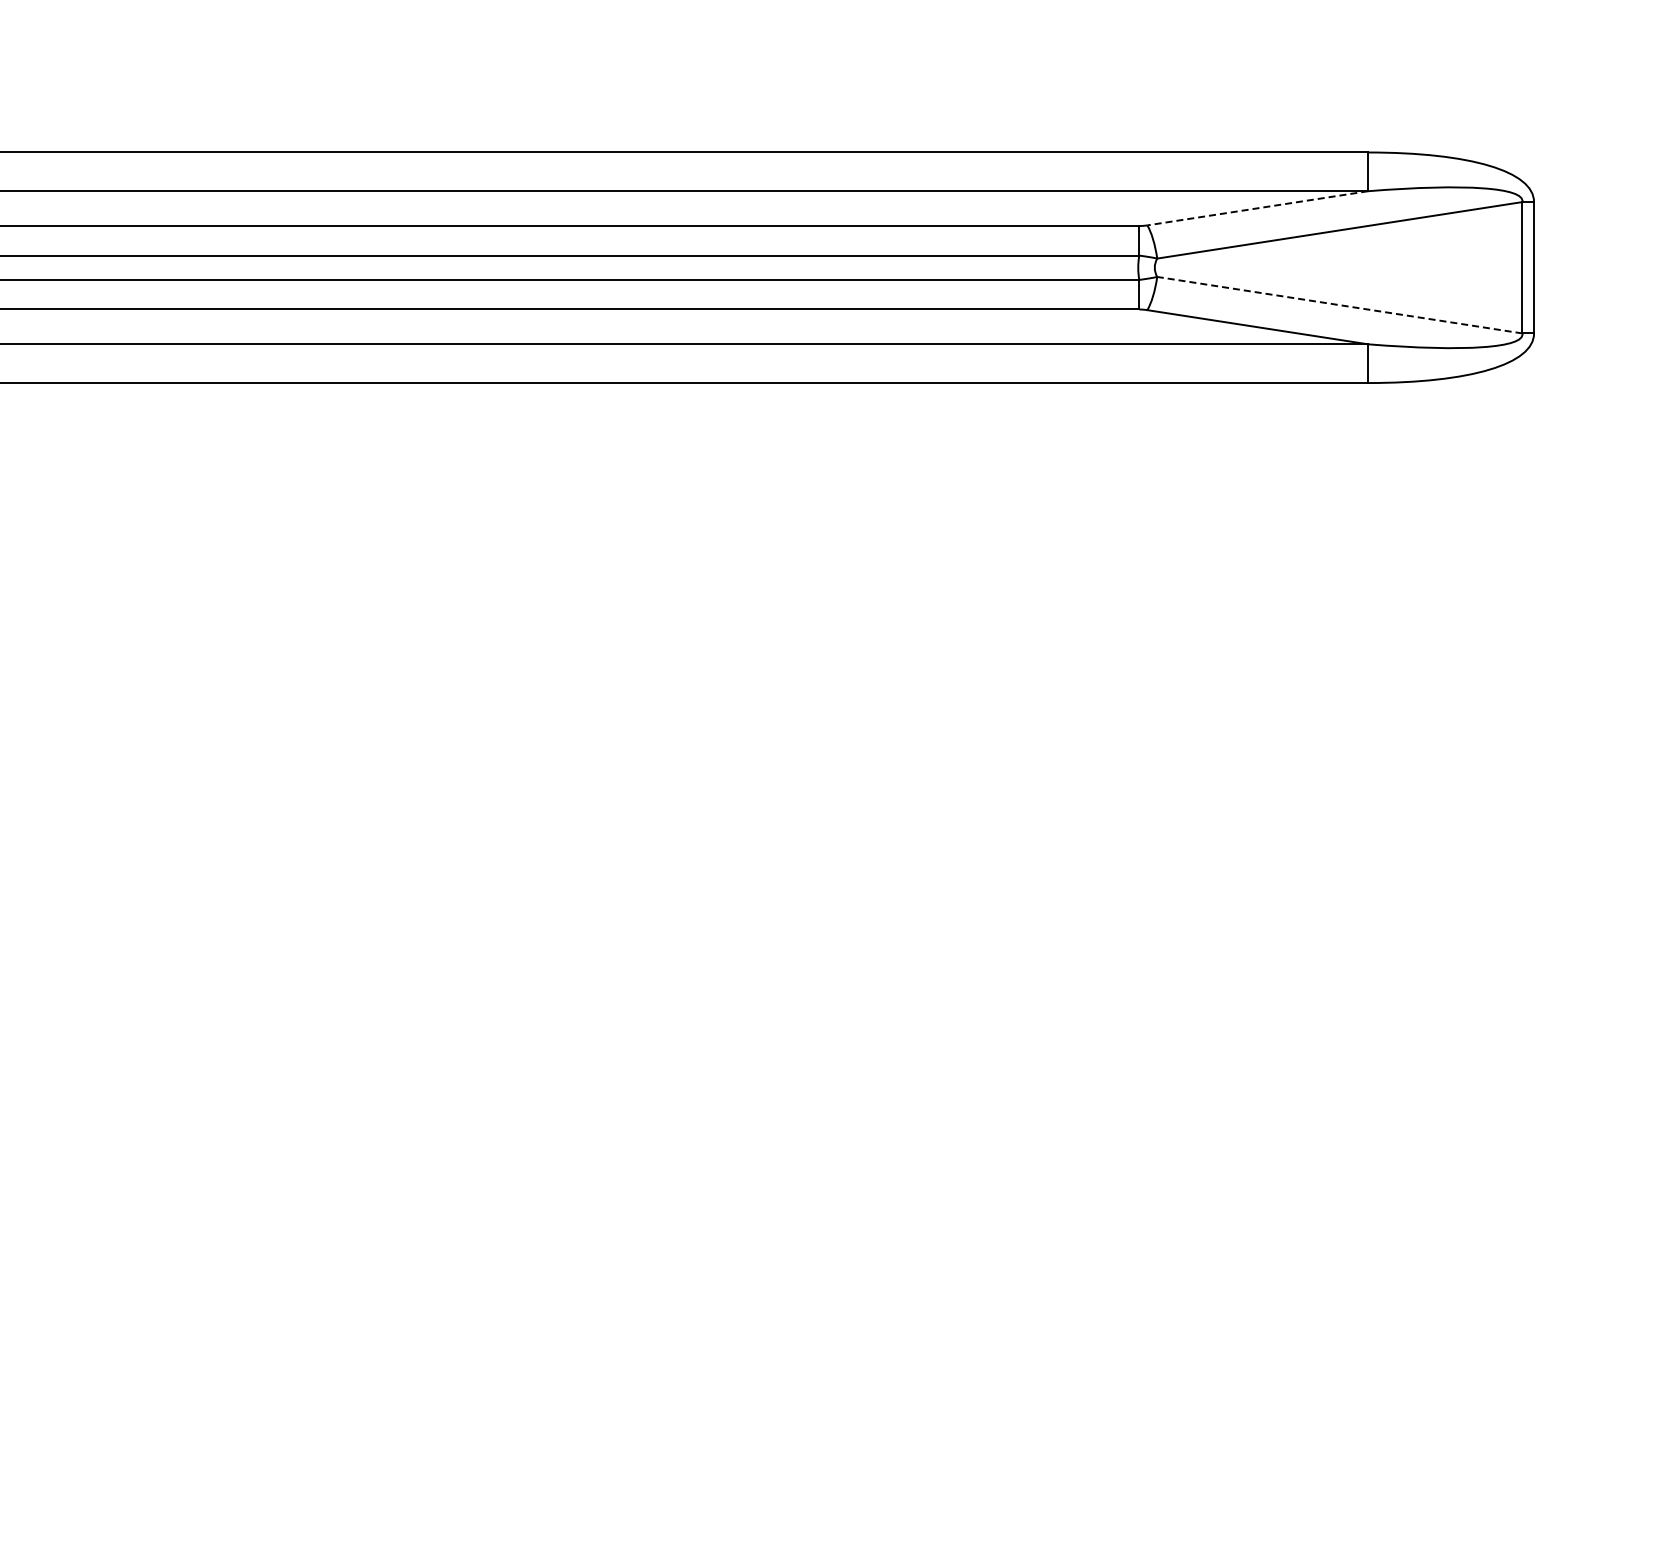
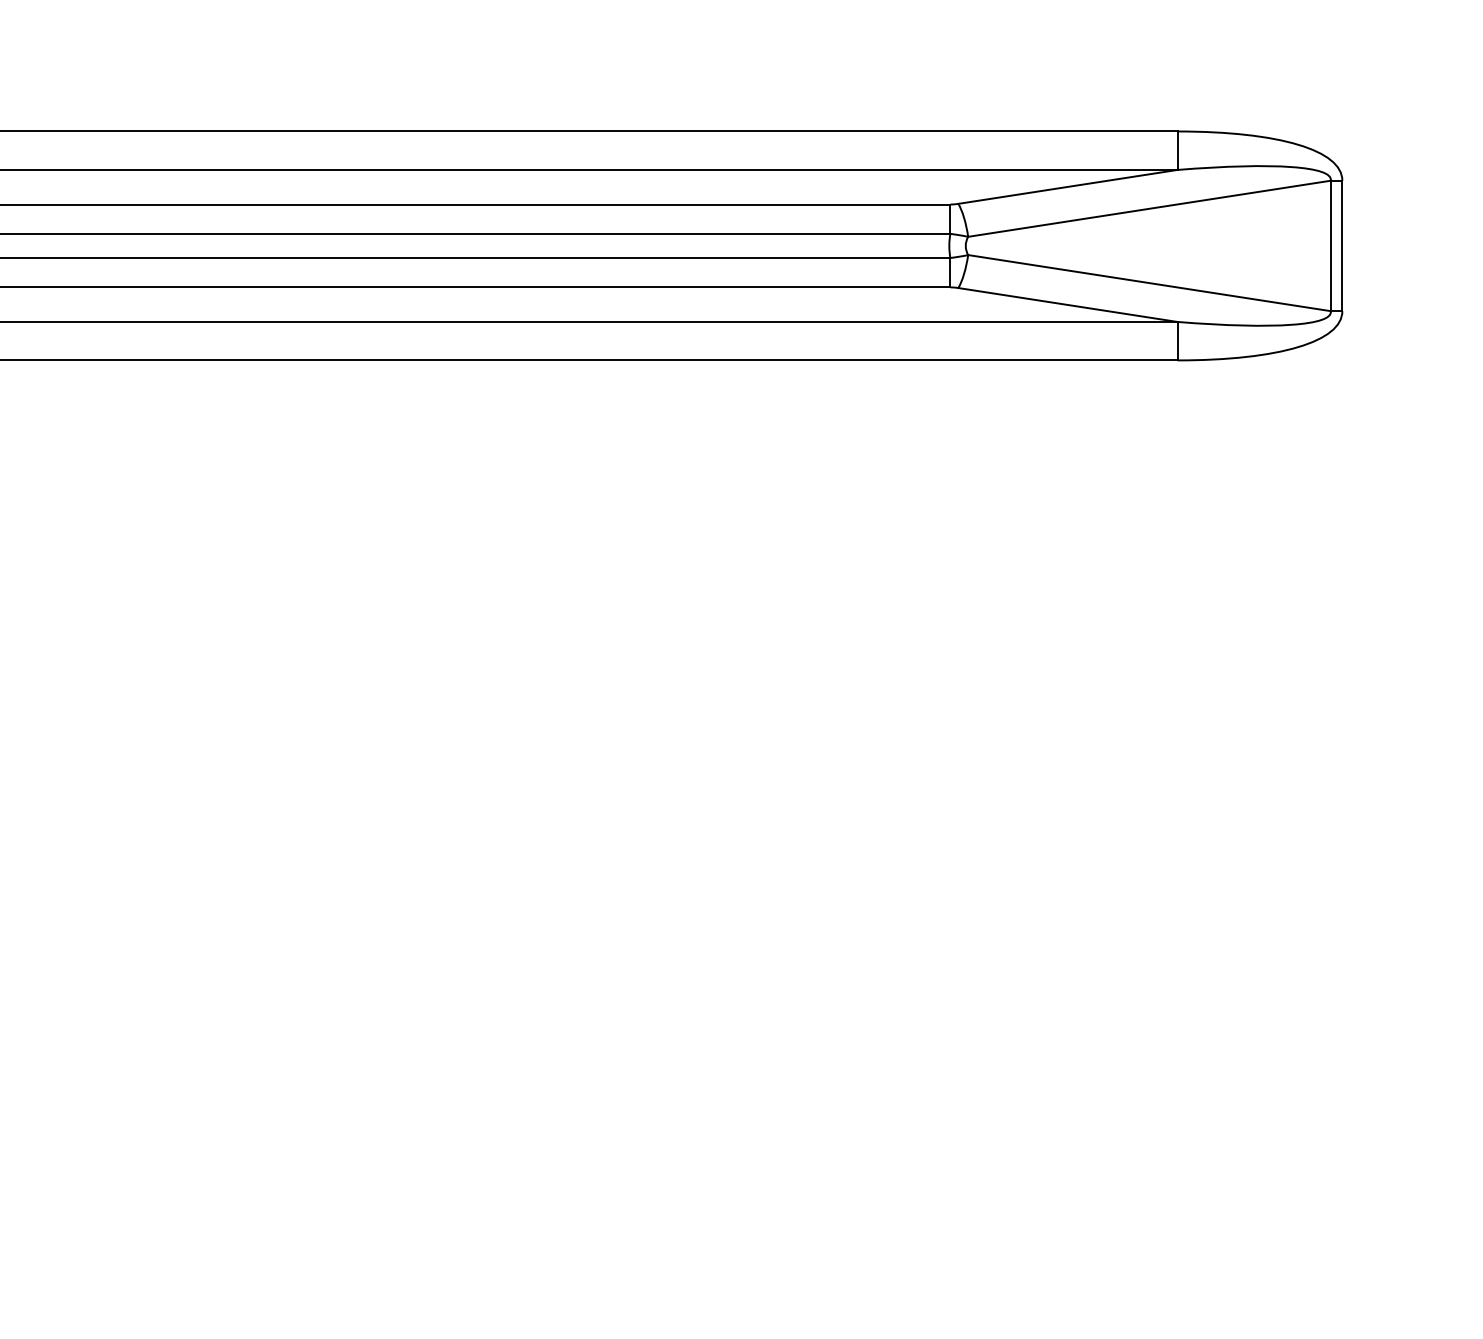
line: (1257, 208) -> (1067, 187), dashed -> solid
line: (1339, 305) -> (1149, 283), dashed -> solid

